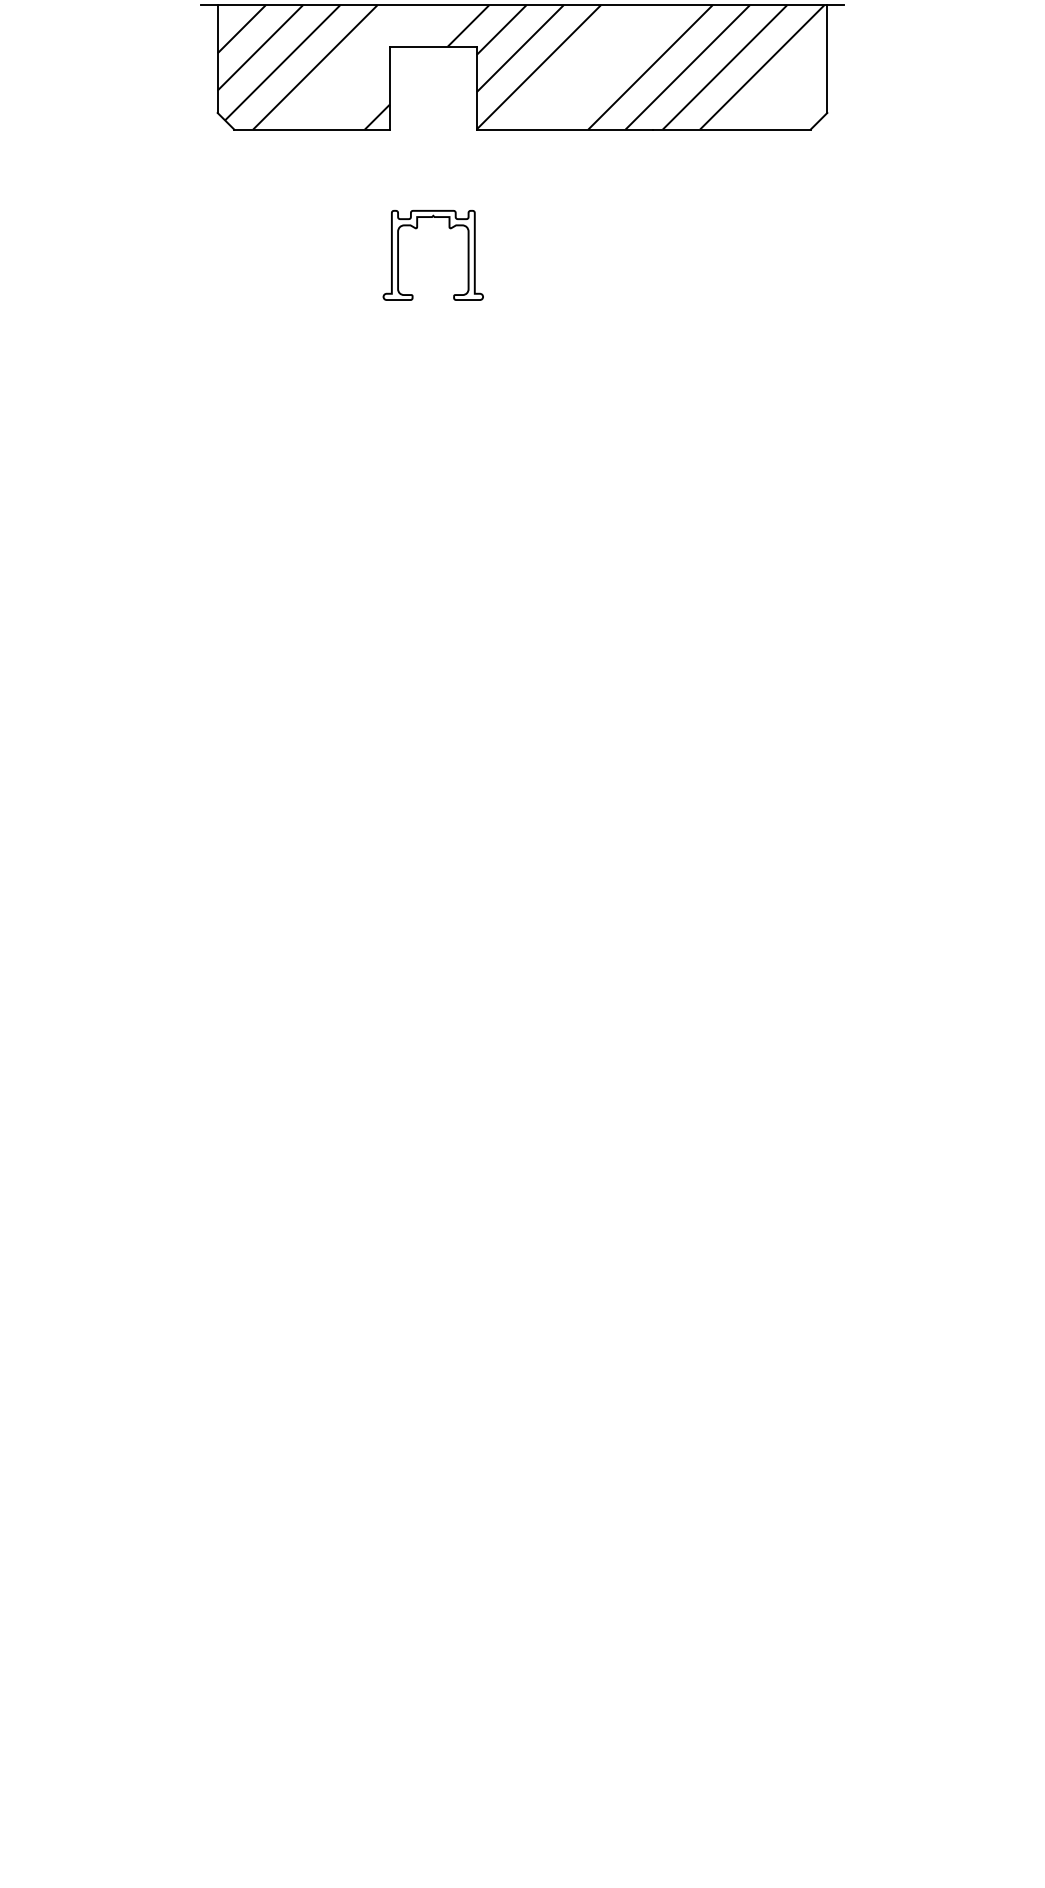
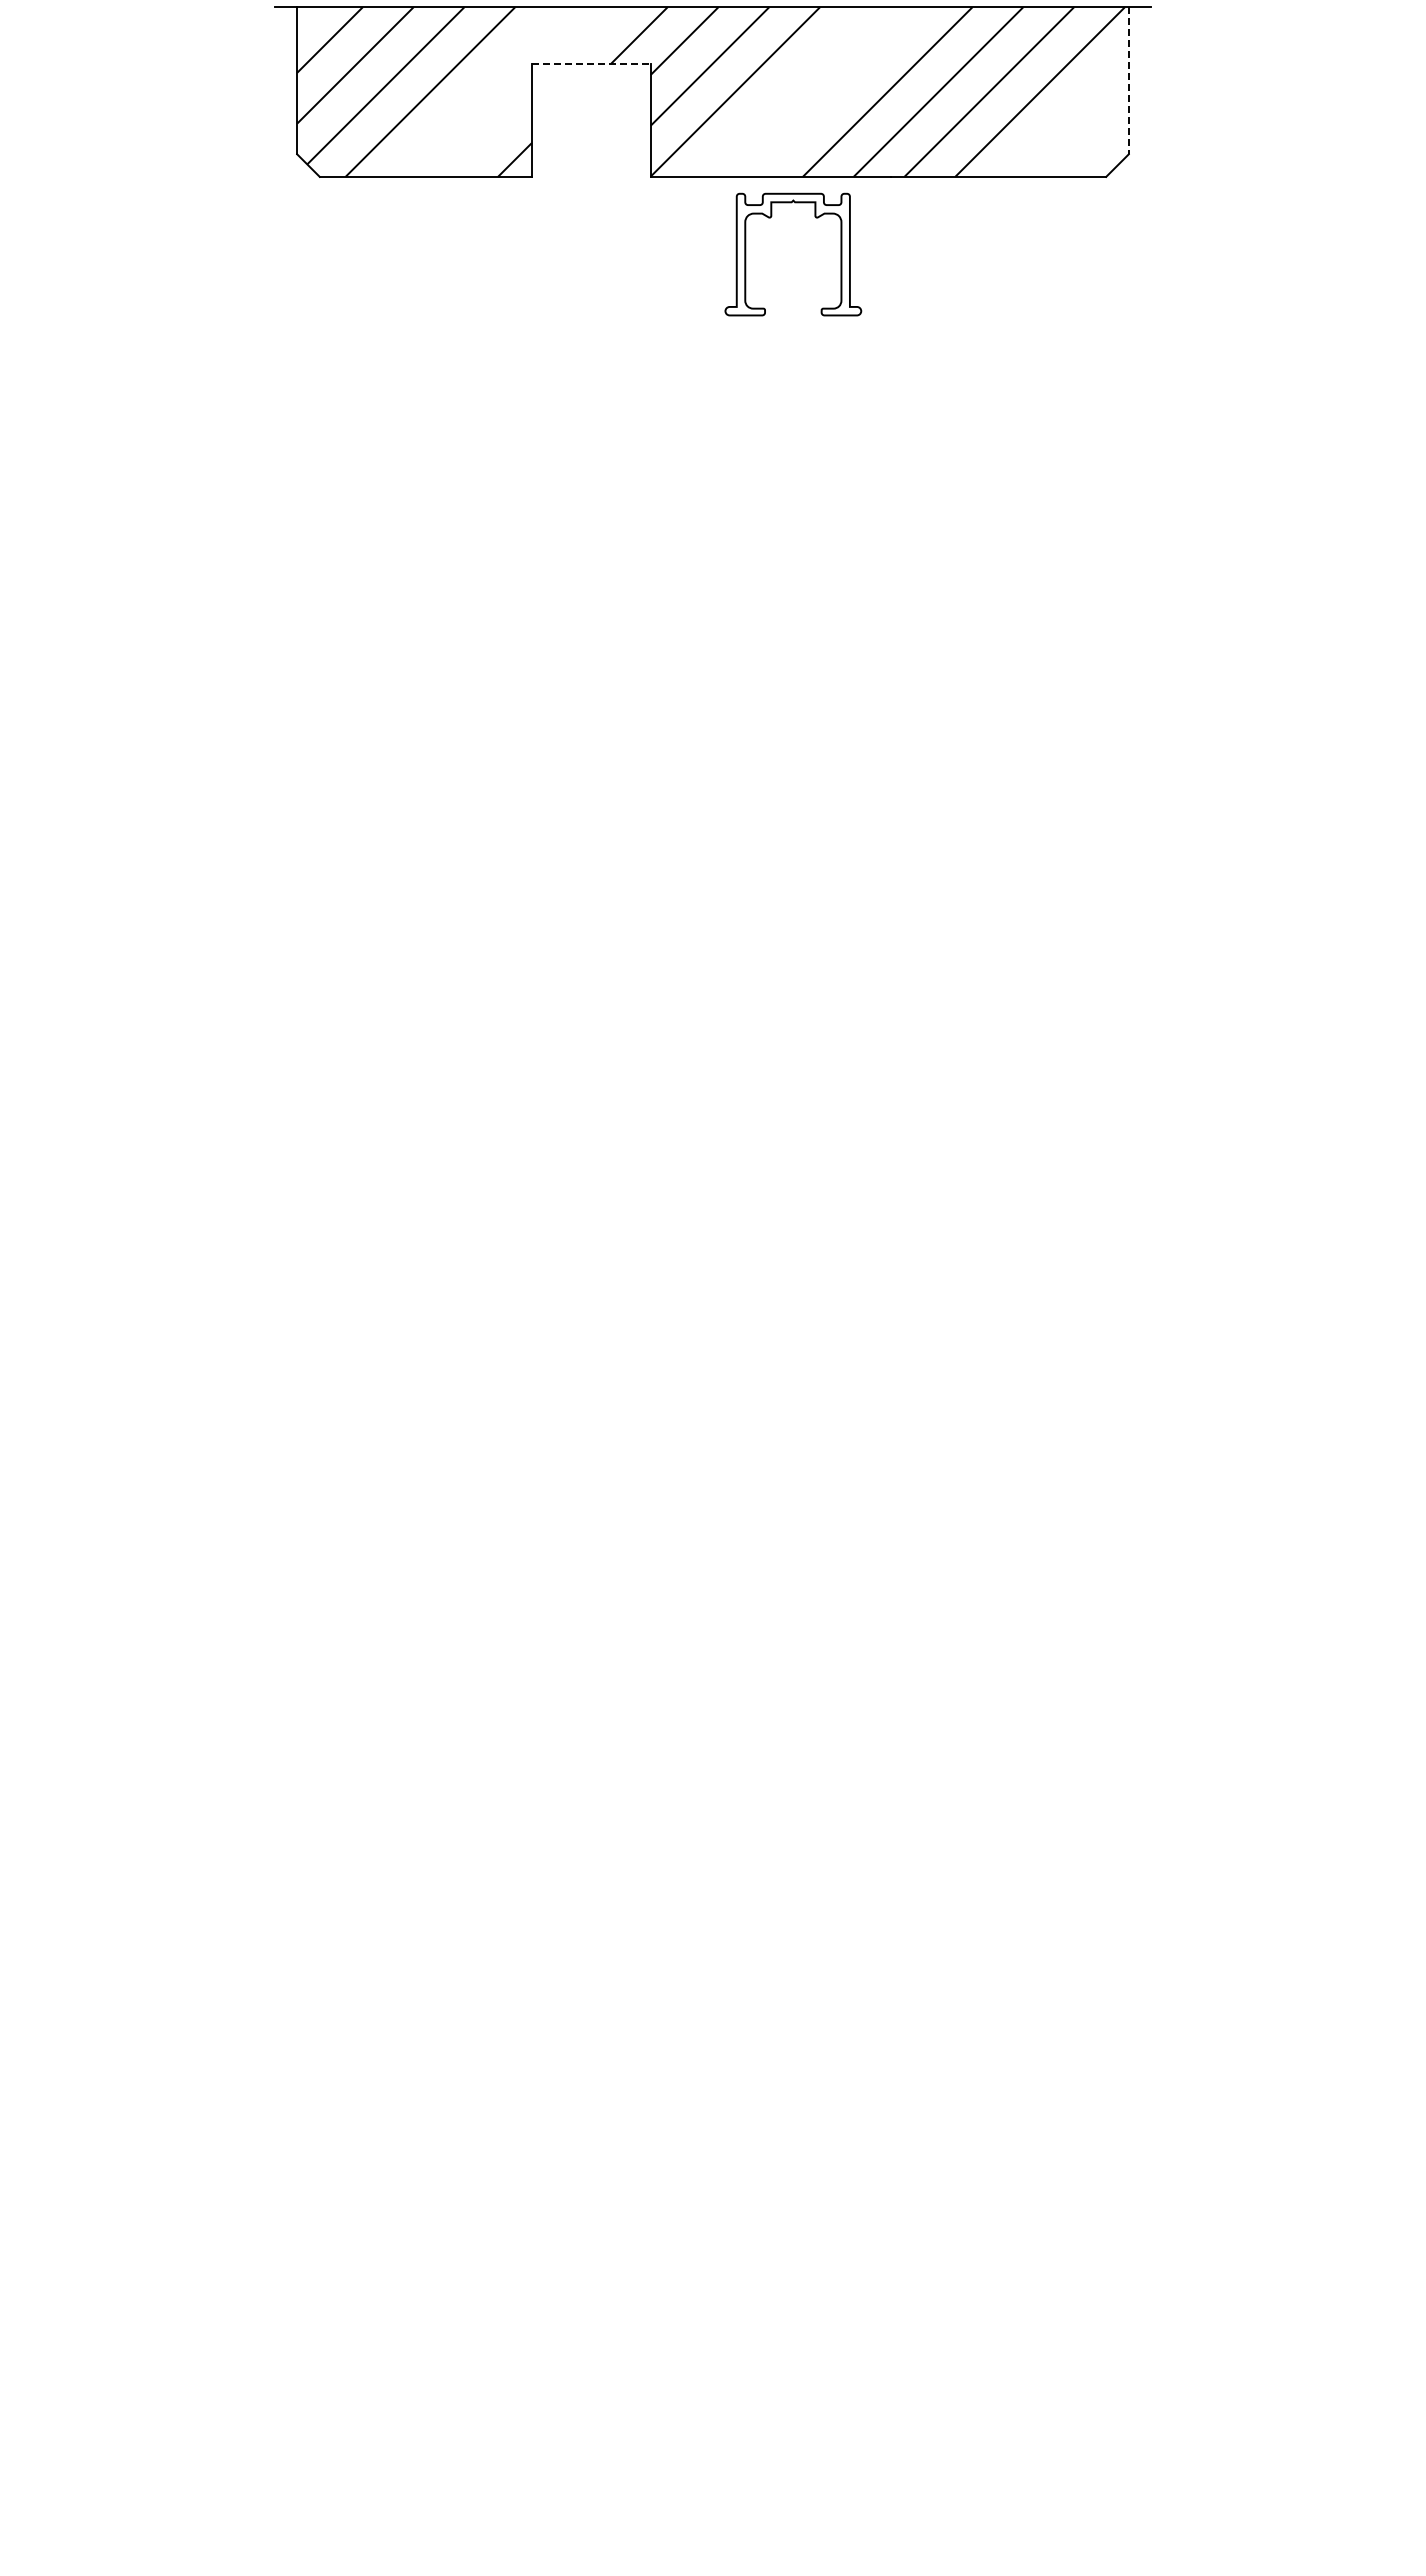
line: (433, 46) -> (591, 63), solid -> dashed
line: (827, 58) -> (1128, 80), solid -> dashed
part: (416, 228) -> (770, 218), moved

